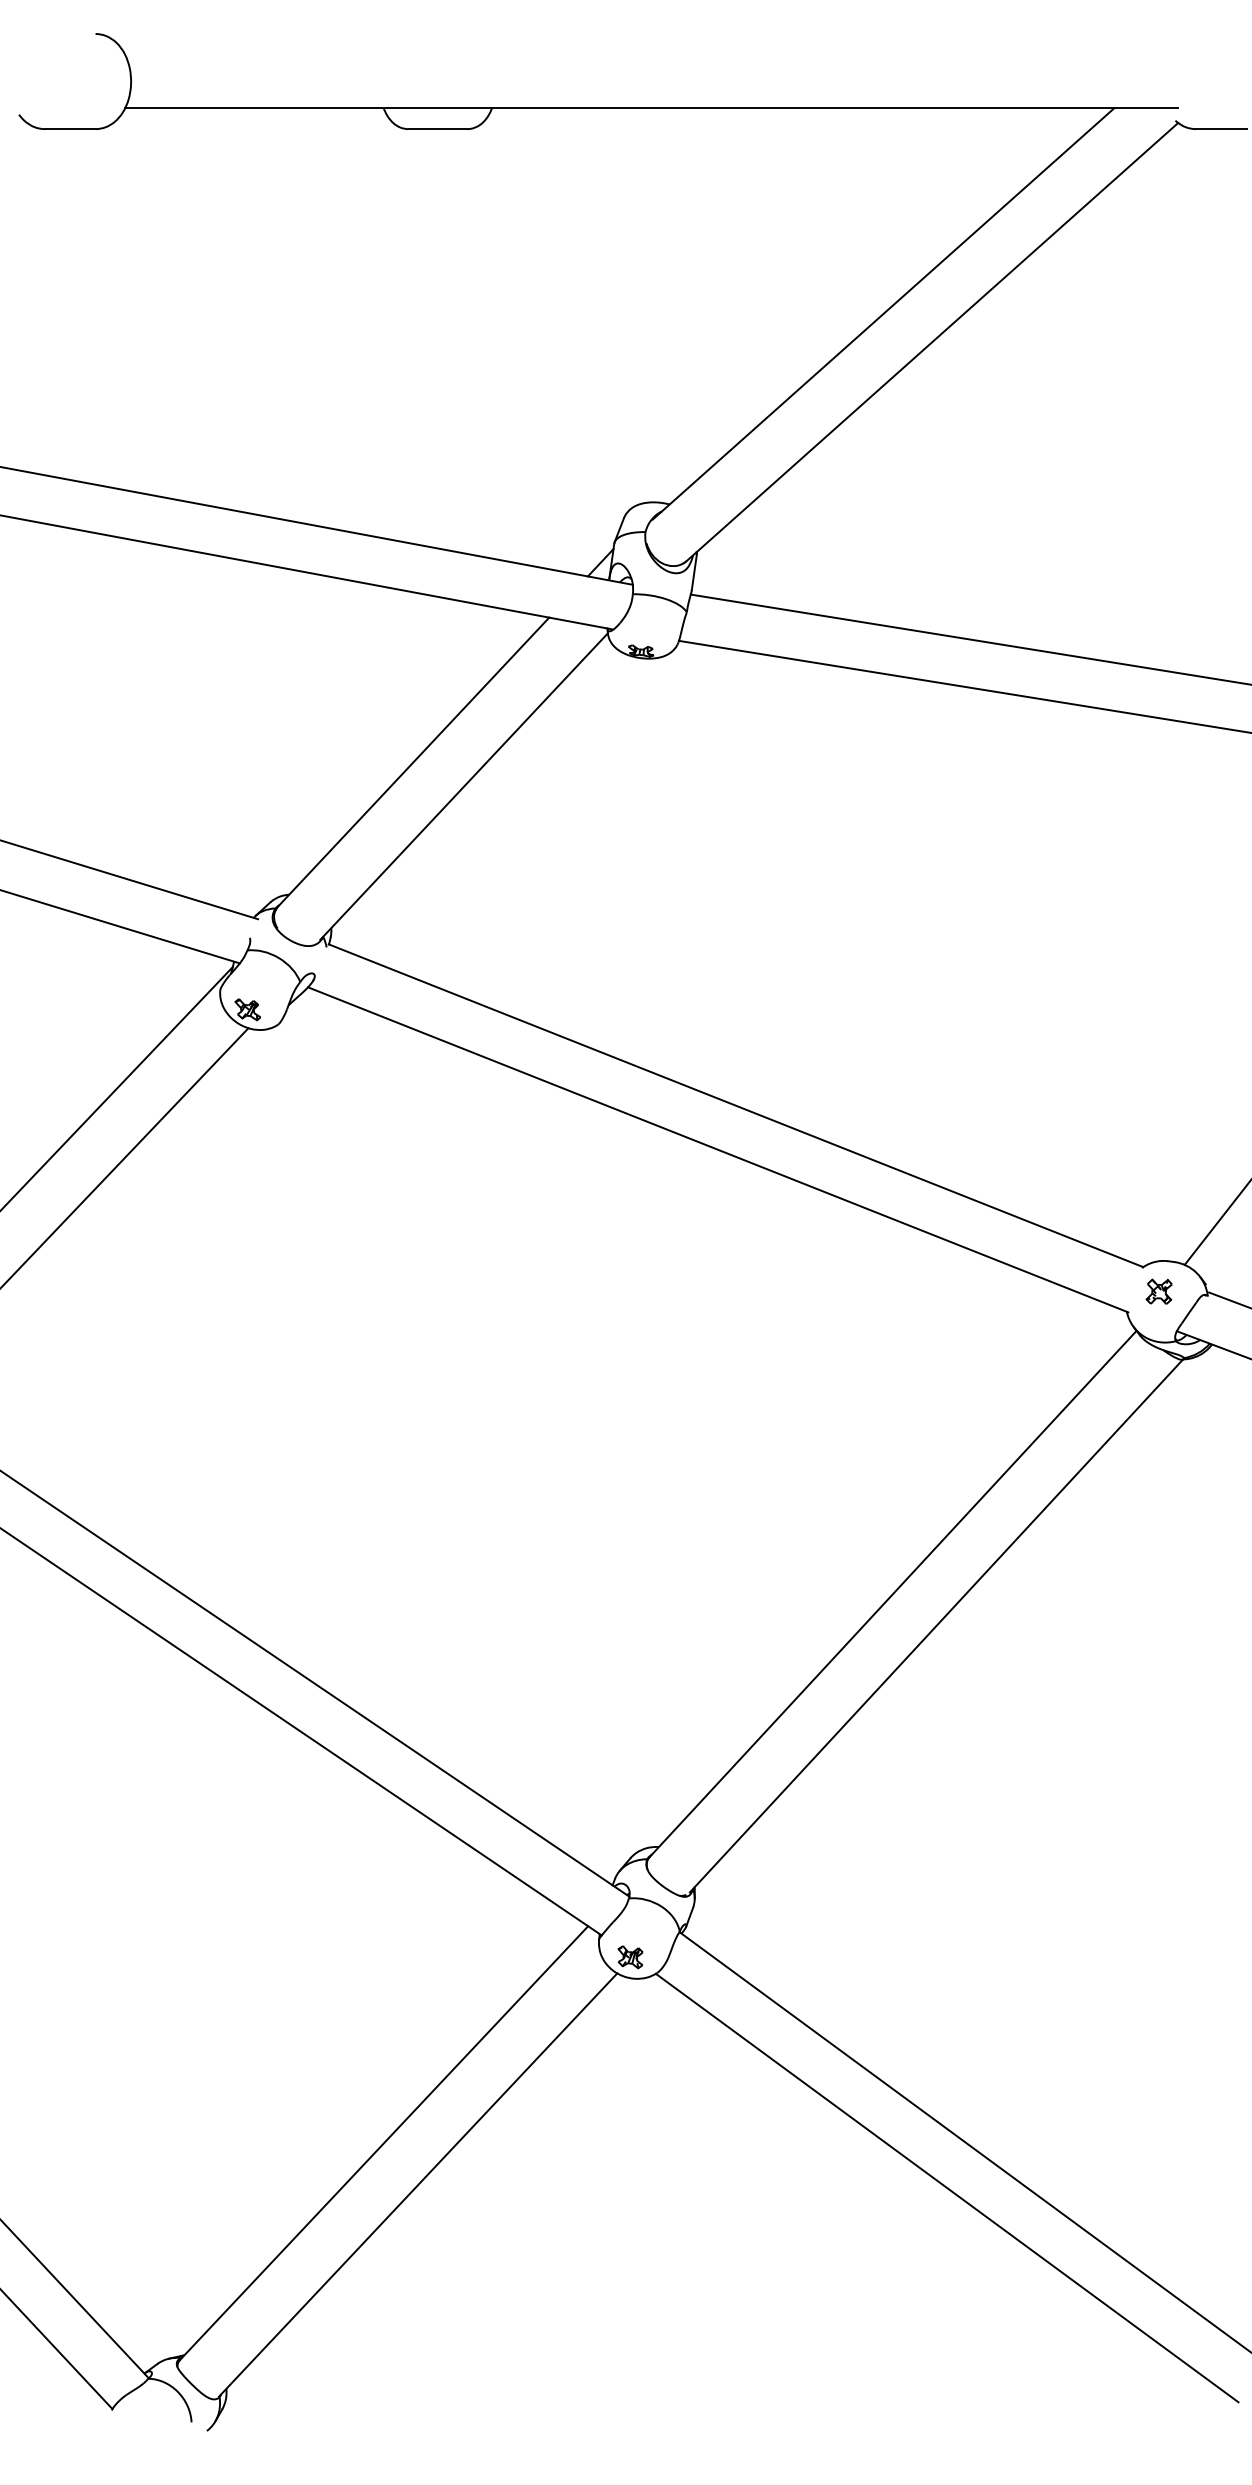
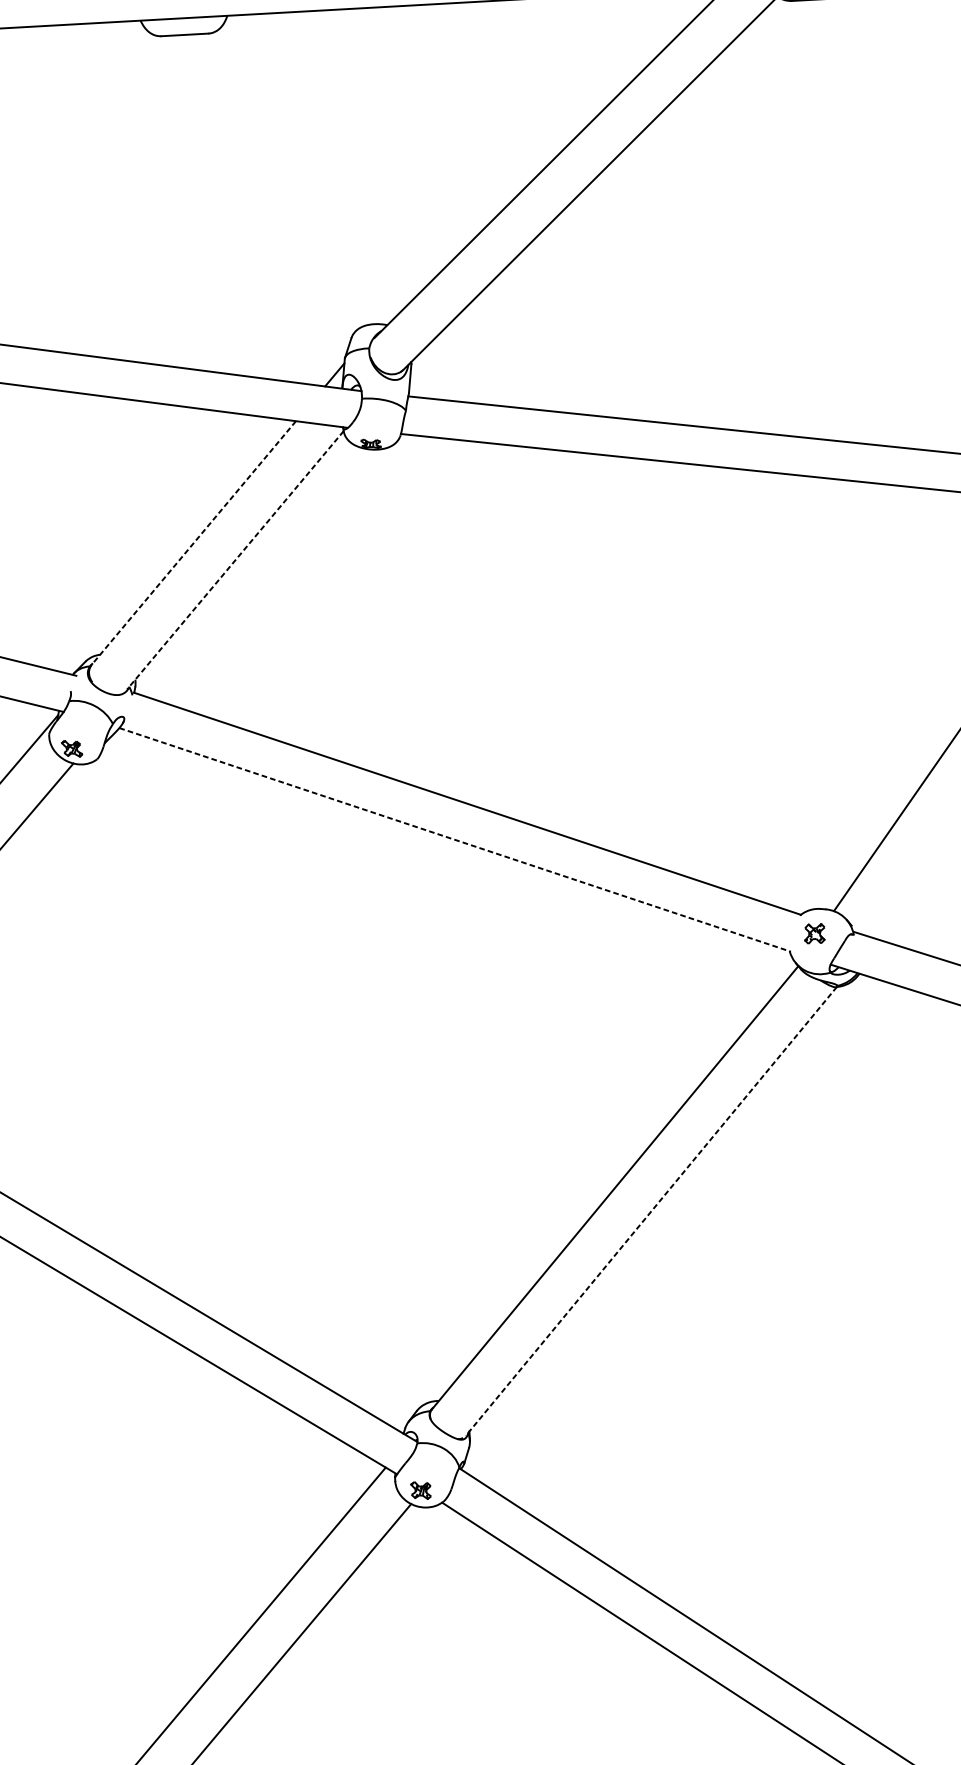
line: (413, 761) -> (193, 542), solid -> dashed
line: (463, 786) -> (234, 560), solid -> dashed
line: (718, 1150) -> (455, 840), solid -> dashed
line: (936, 1626) -> (651, 1211), solid -> dashed

